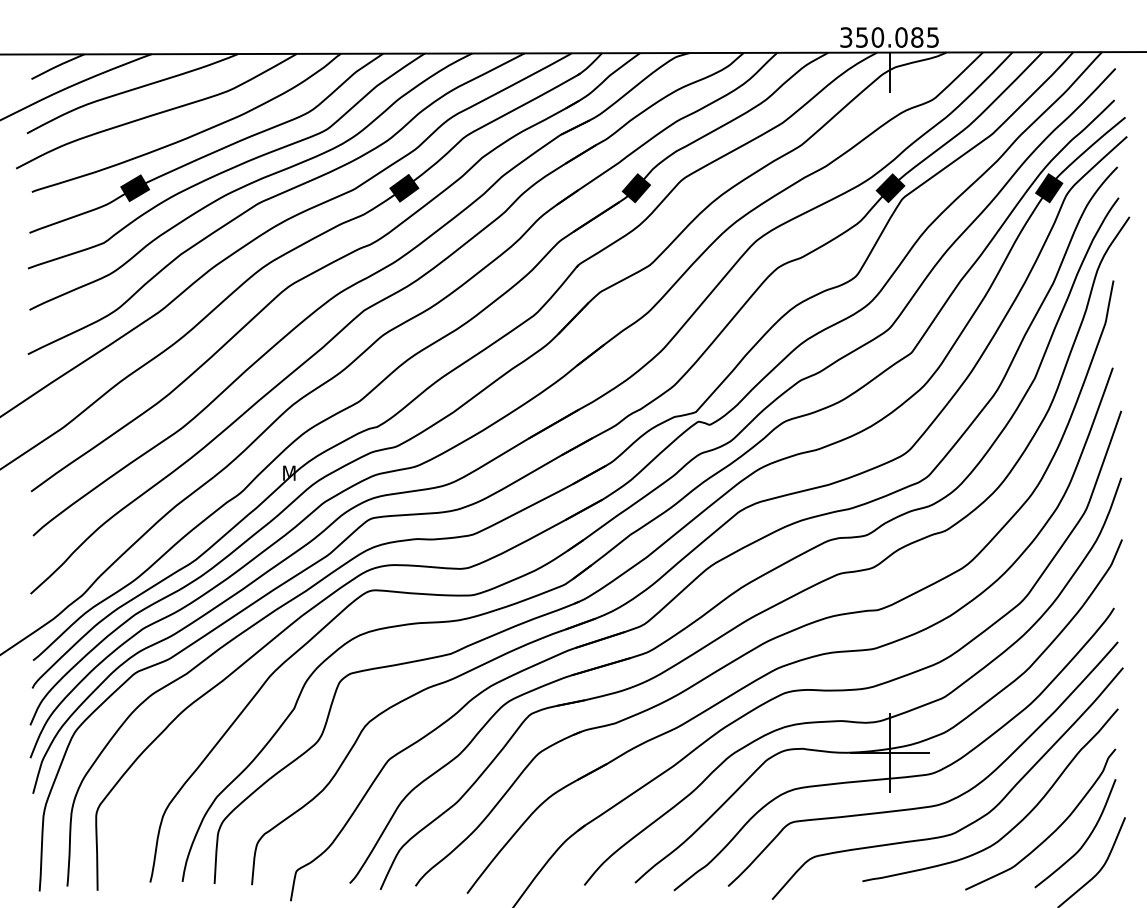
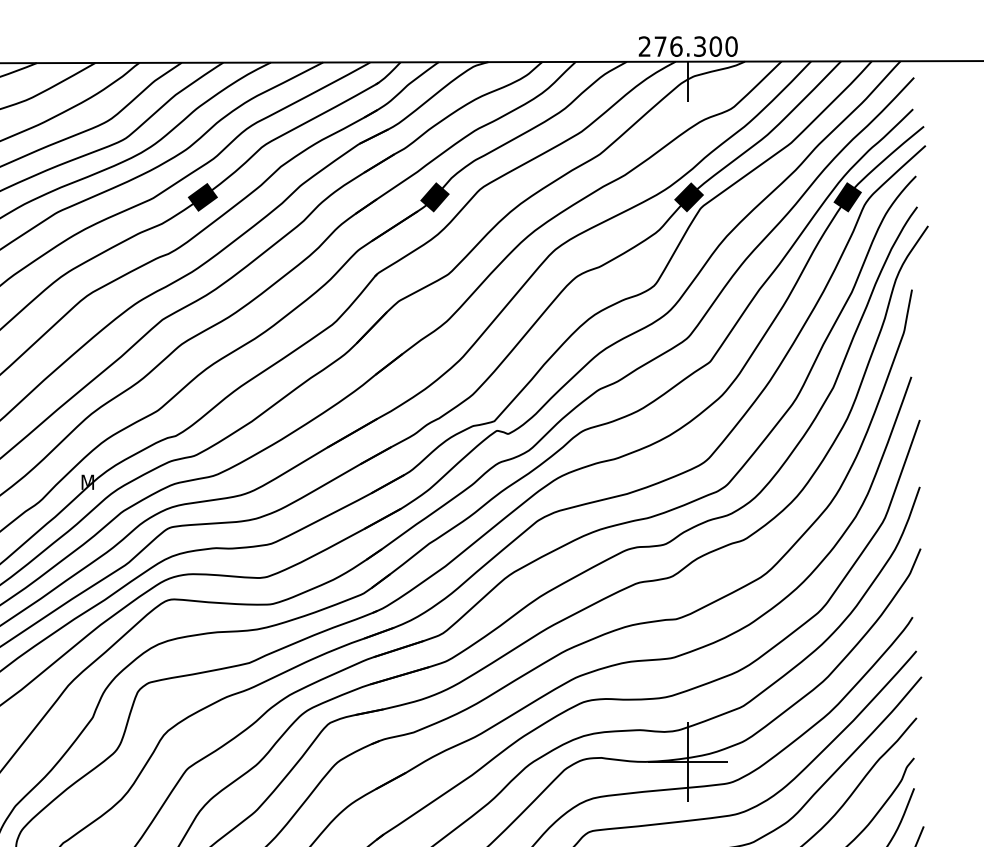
text: (889, 37) -> (688, 46), 350.085 -> 276.300

